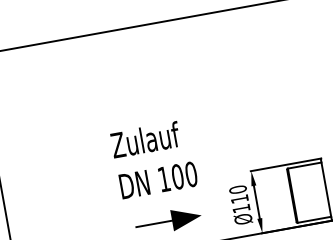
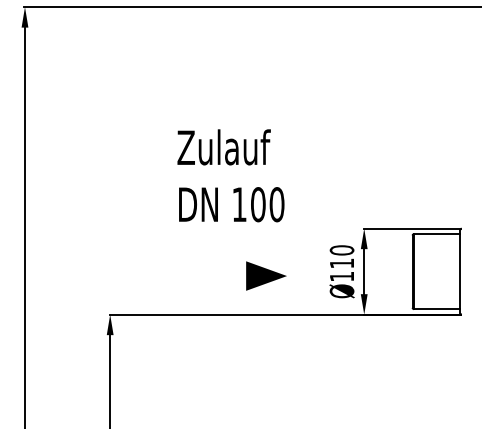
text: (153, 159) -> (230, 175), moved
line: (154, 224) -> (221, 276), removed

